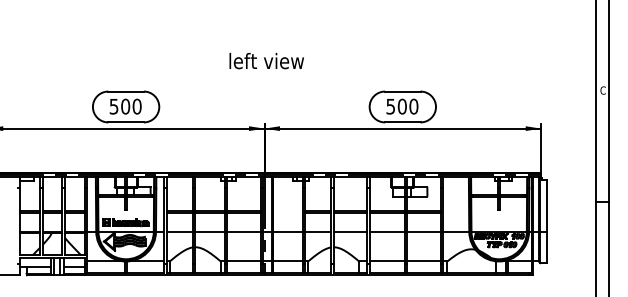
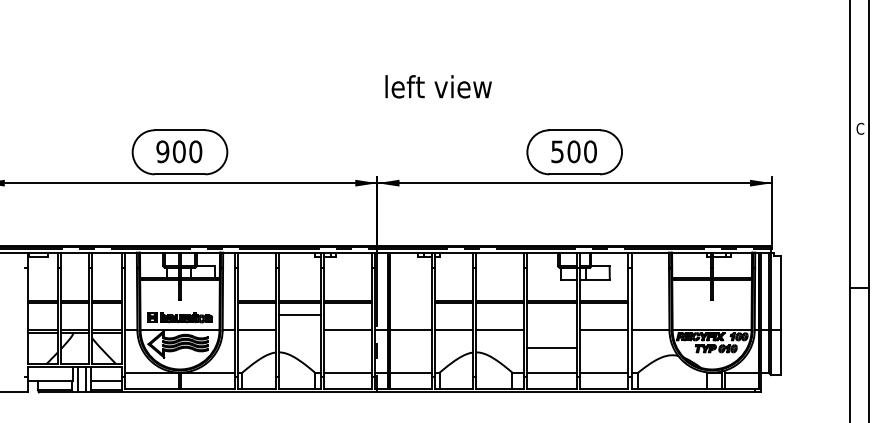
text: (266, 60) -> (438, 86), moved
text: (113, 106) -> (162, 151), 500 -> 900
line: (209, 231) -> (299, 315), moved
line: (387, 231) -> (552, 348), moved

